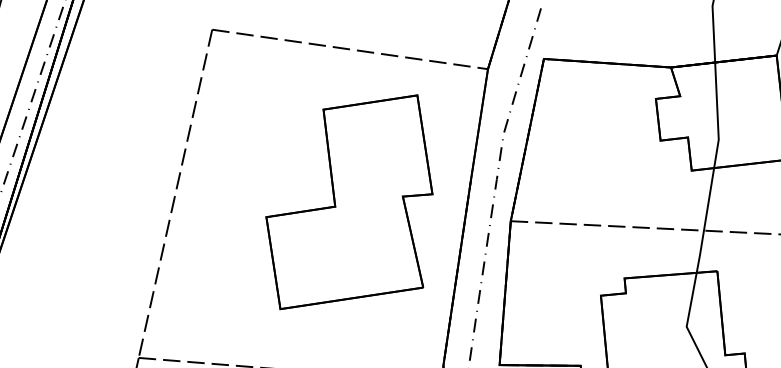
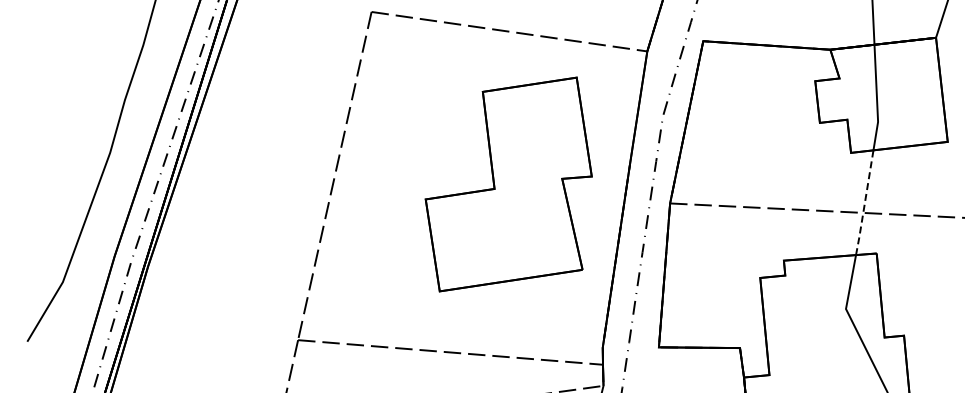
line: (705, 221) -> (864, 203), solid -> dashed

